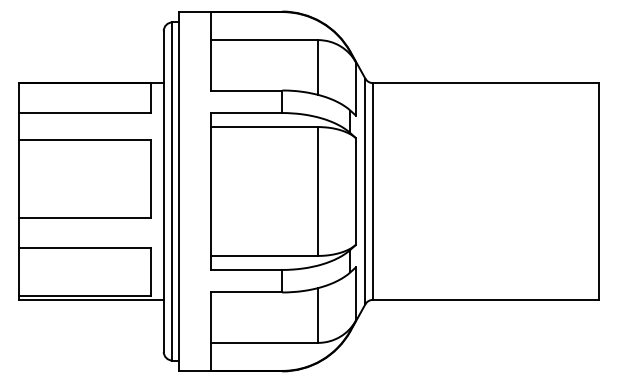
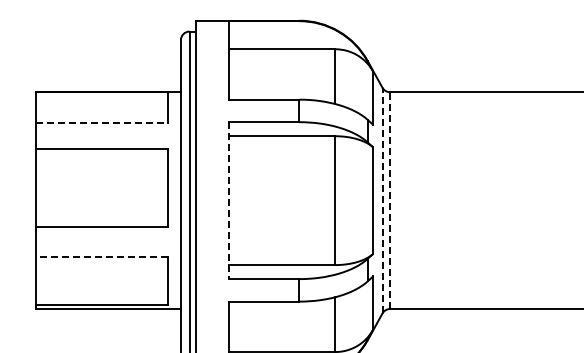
line: (85, 113) -> (102, 122), solid -> dashed
line: (211, 191) -> (228, 200), solid -> dashed
line: (365, 191) -> (382, 200), solid -> dashed
line: (372, 191) -> (389, 200), solid -> dashed
line: (84, 247) -> (101, 256), solid -> dashed

